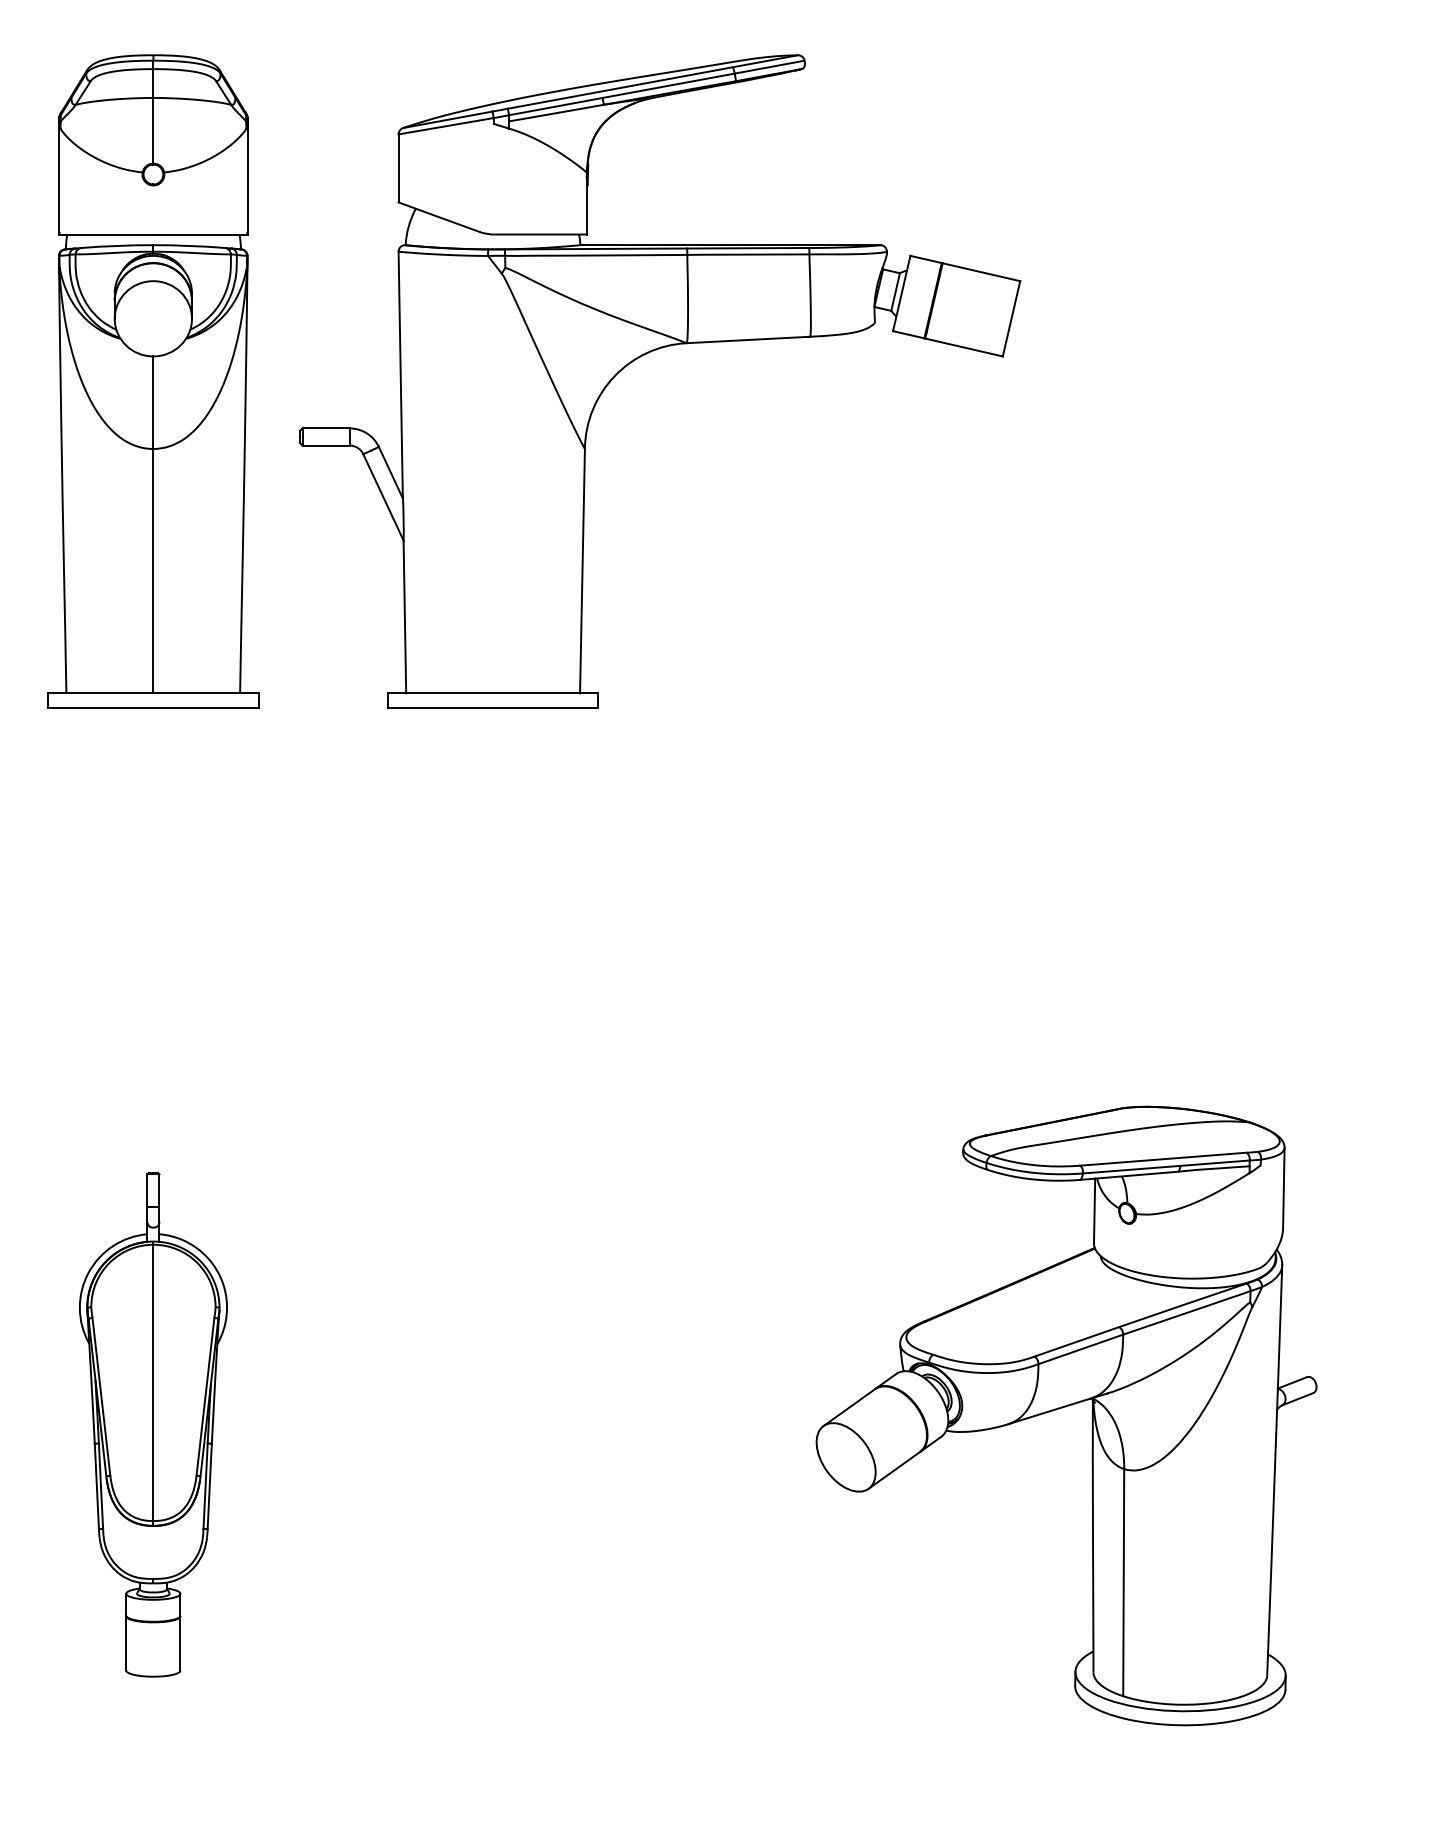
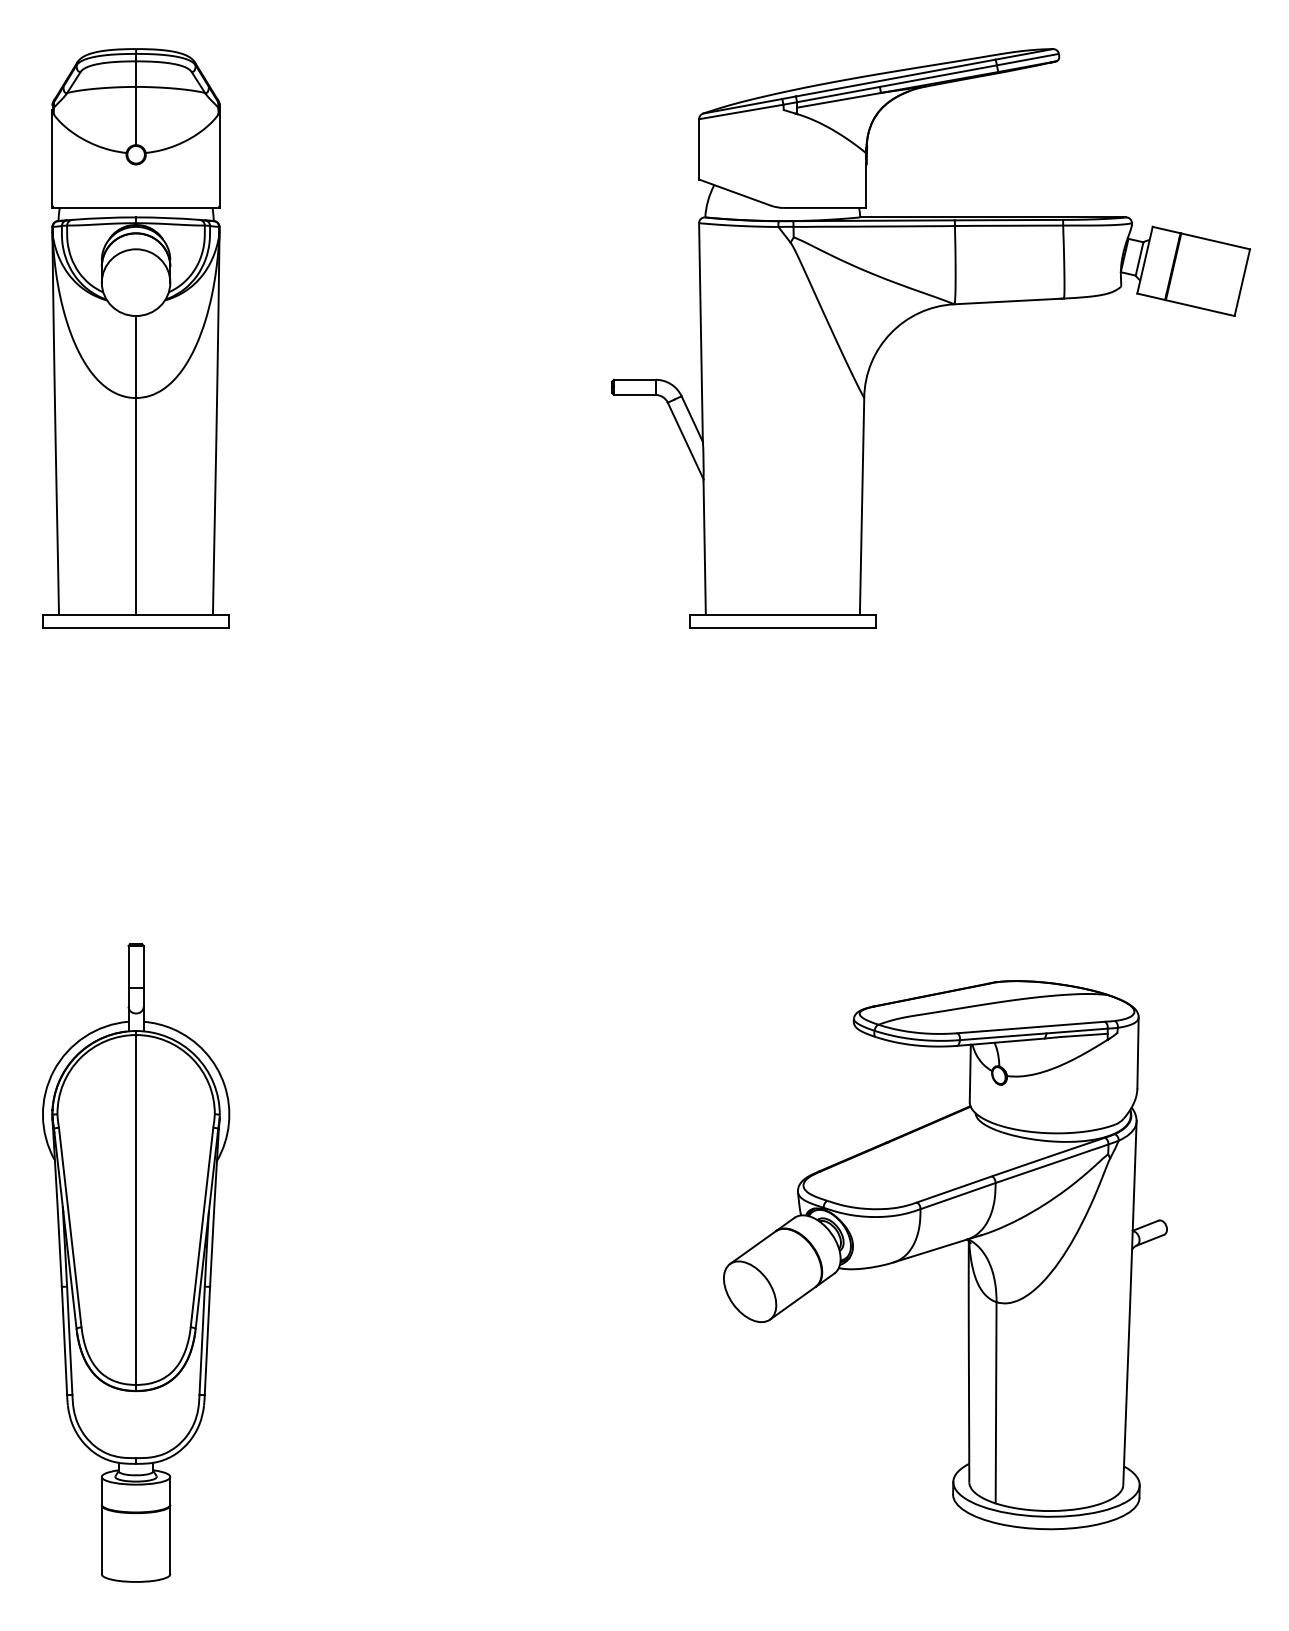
part: (646, 354) -> (918, 314), moved
part: (153, 1424) -> (136, 1262), size x1.43

